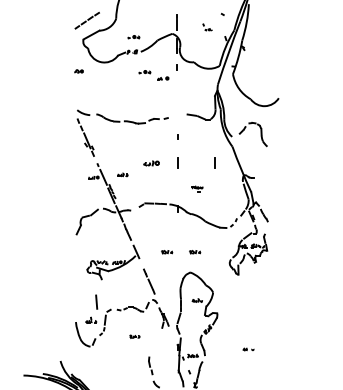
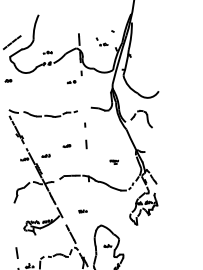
part: (207, 27) -> (102, 41), size x1.67
part: (144, 72) -> (57, 78), removed
line: (214, 162) -> (113, 142), removed
part: (151, 163) -> (66, 146), size x0.62
part: (197, 188) -> (114, 161), moved
part: (195, 252) -> (104, 210), removed
line: (96, 301) -> (16, 252), moved

